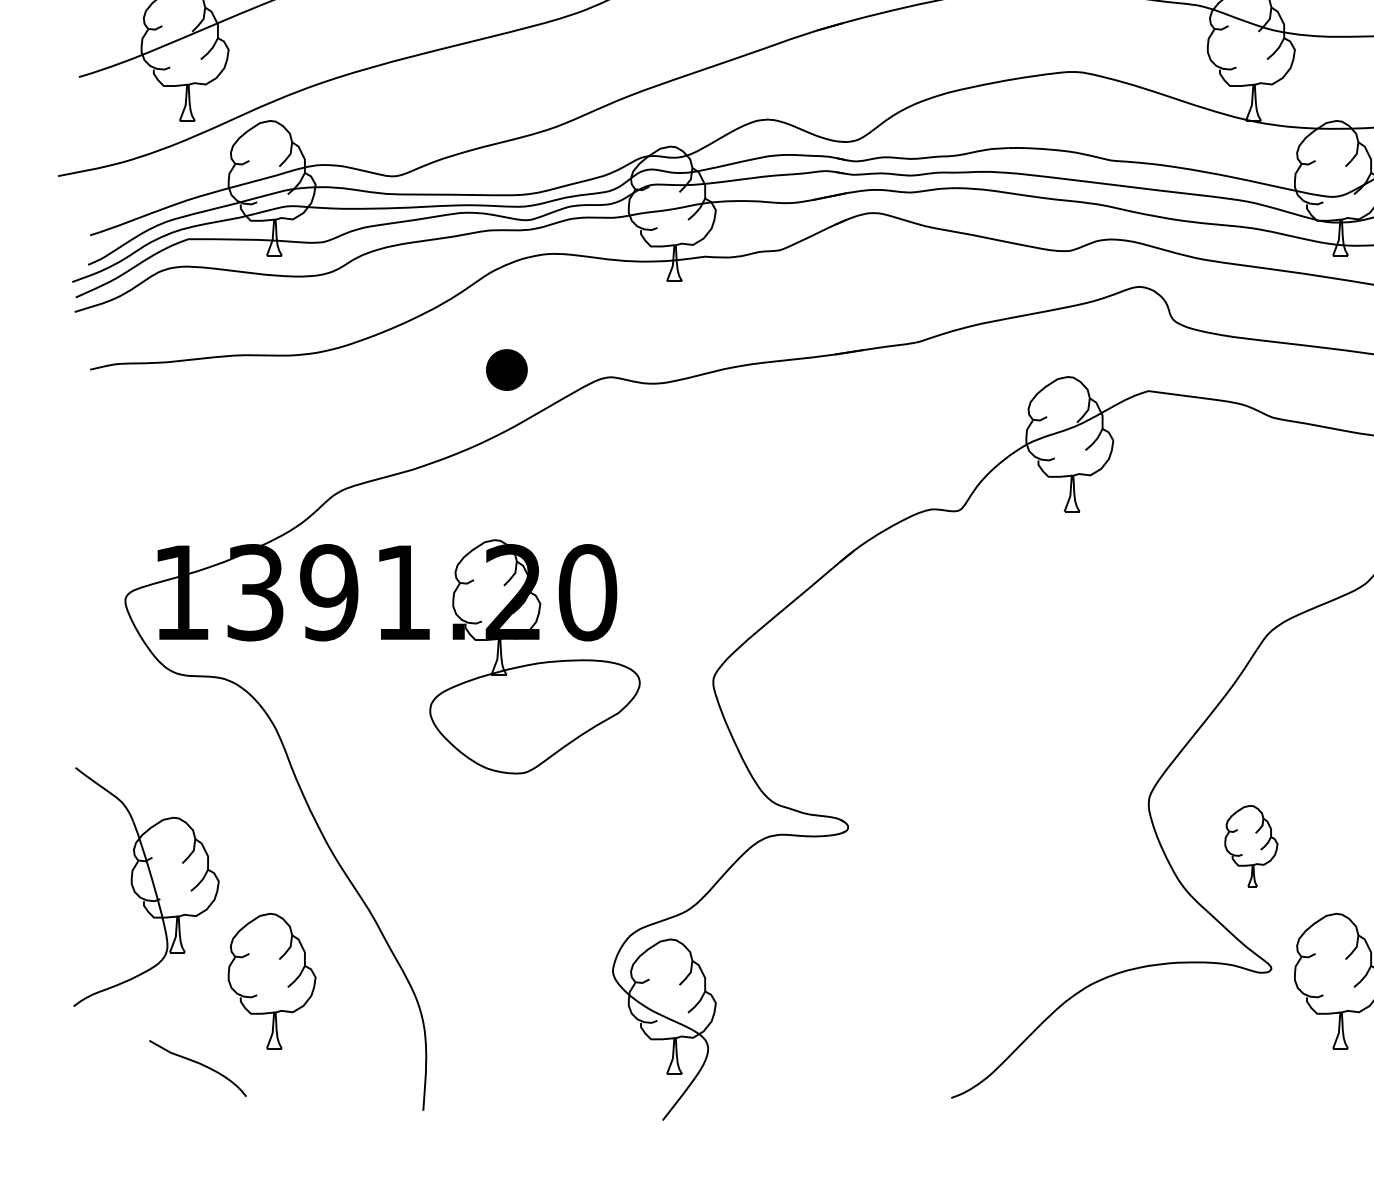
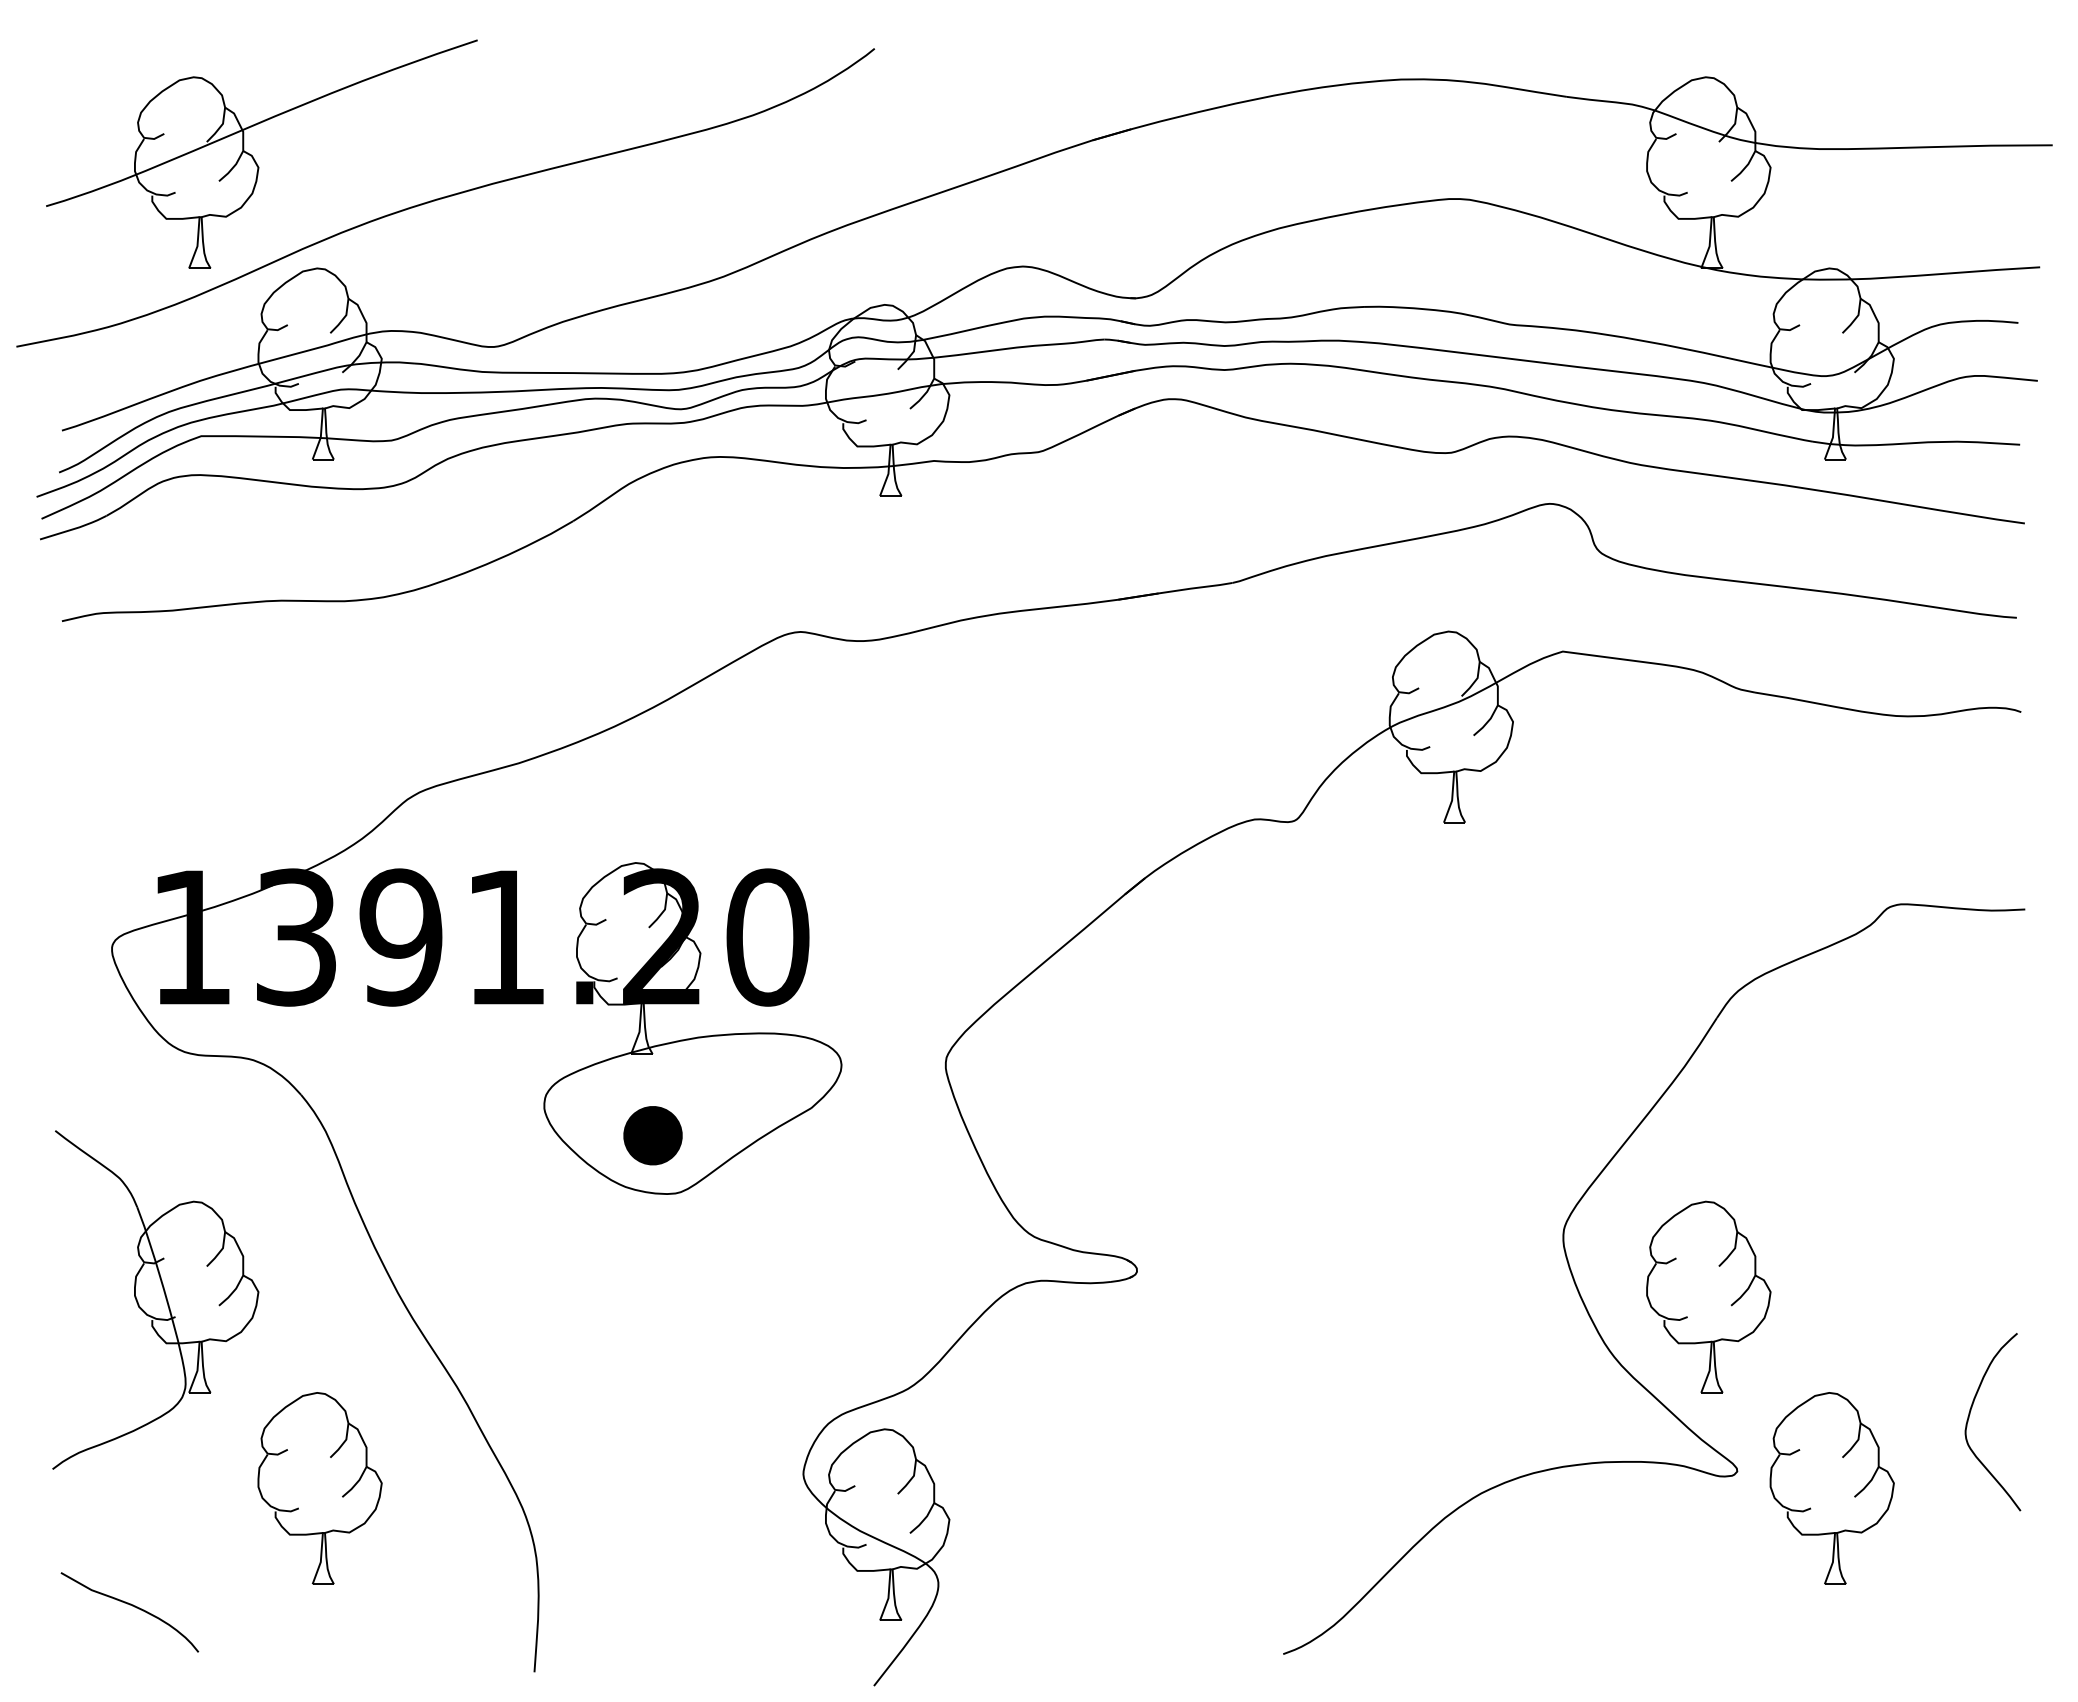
part: (506, 369) -> (652, 1135), moved
part: (1251, 845) -> (1708, 1296), size x1.67
part: (146, 886) -> (155, 1299), moved
curve: (199, 1064) -> (132, 1606), moved

